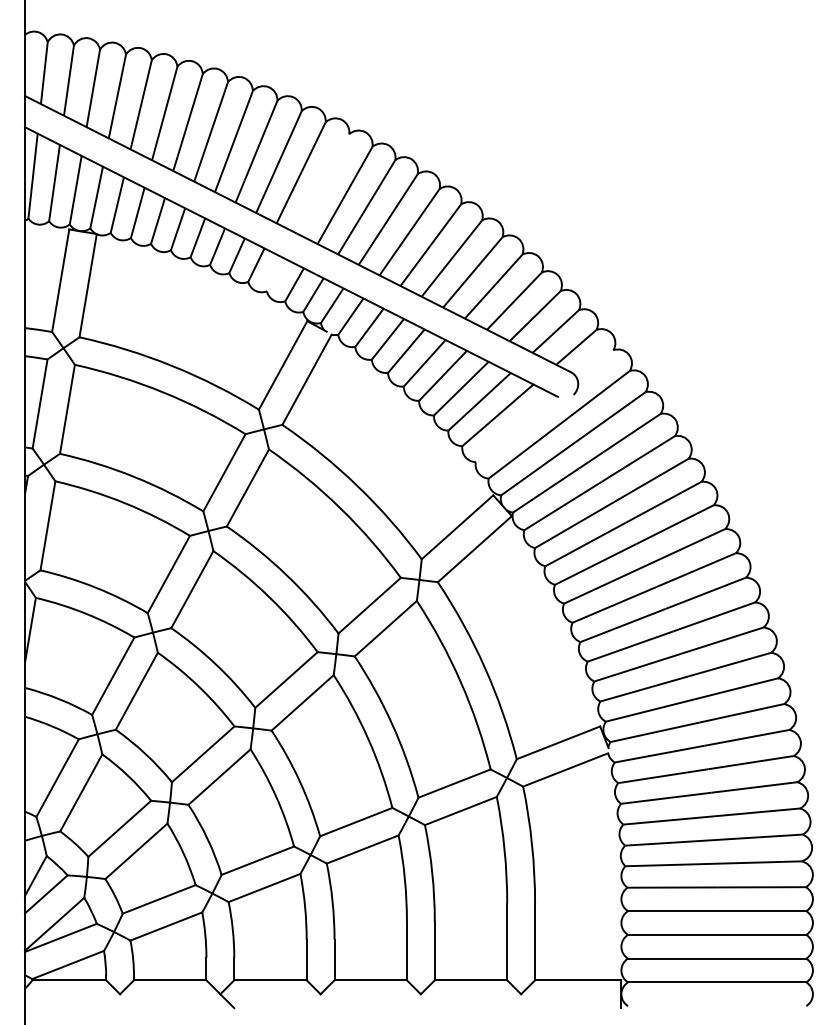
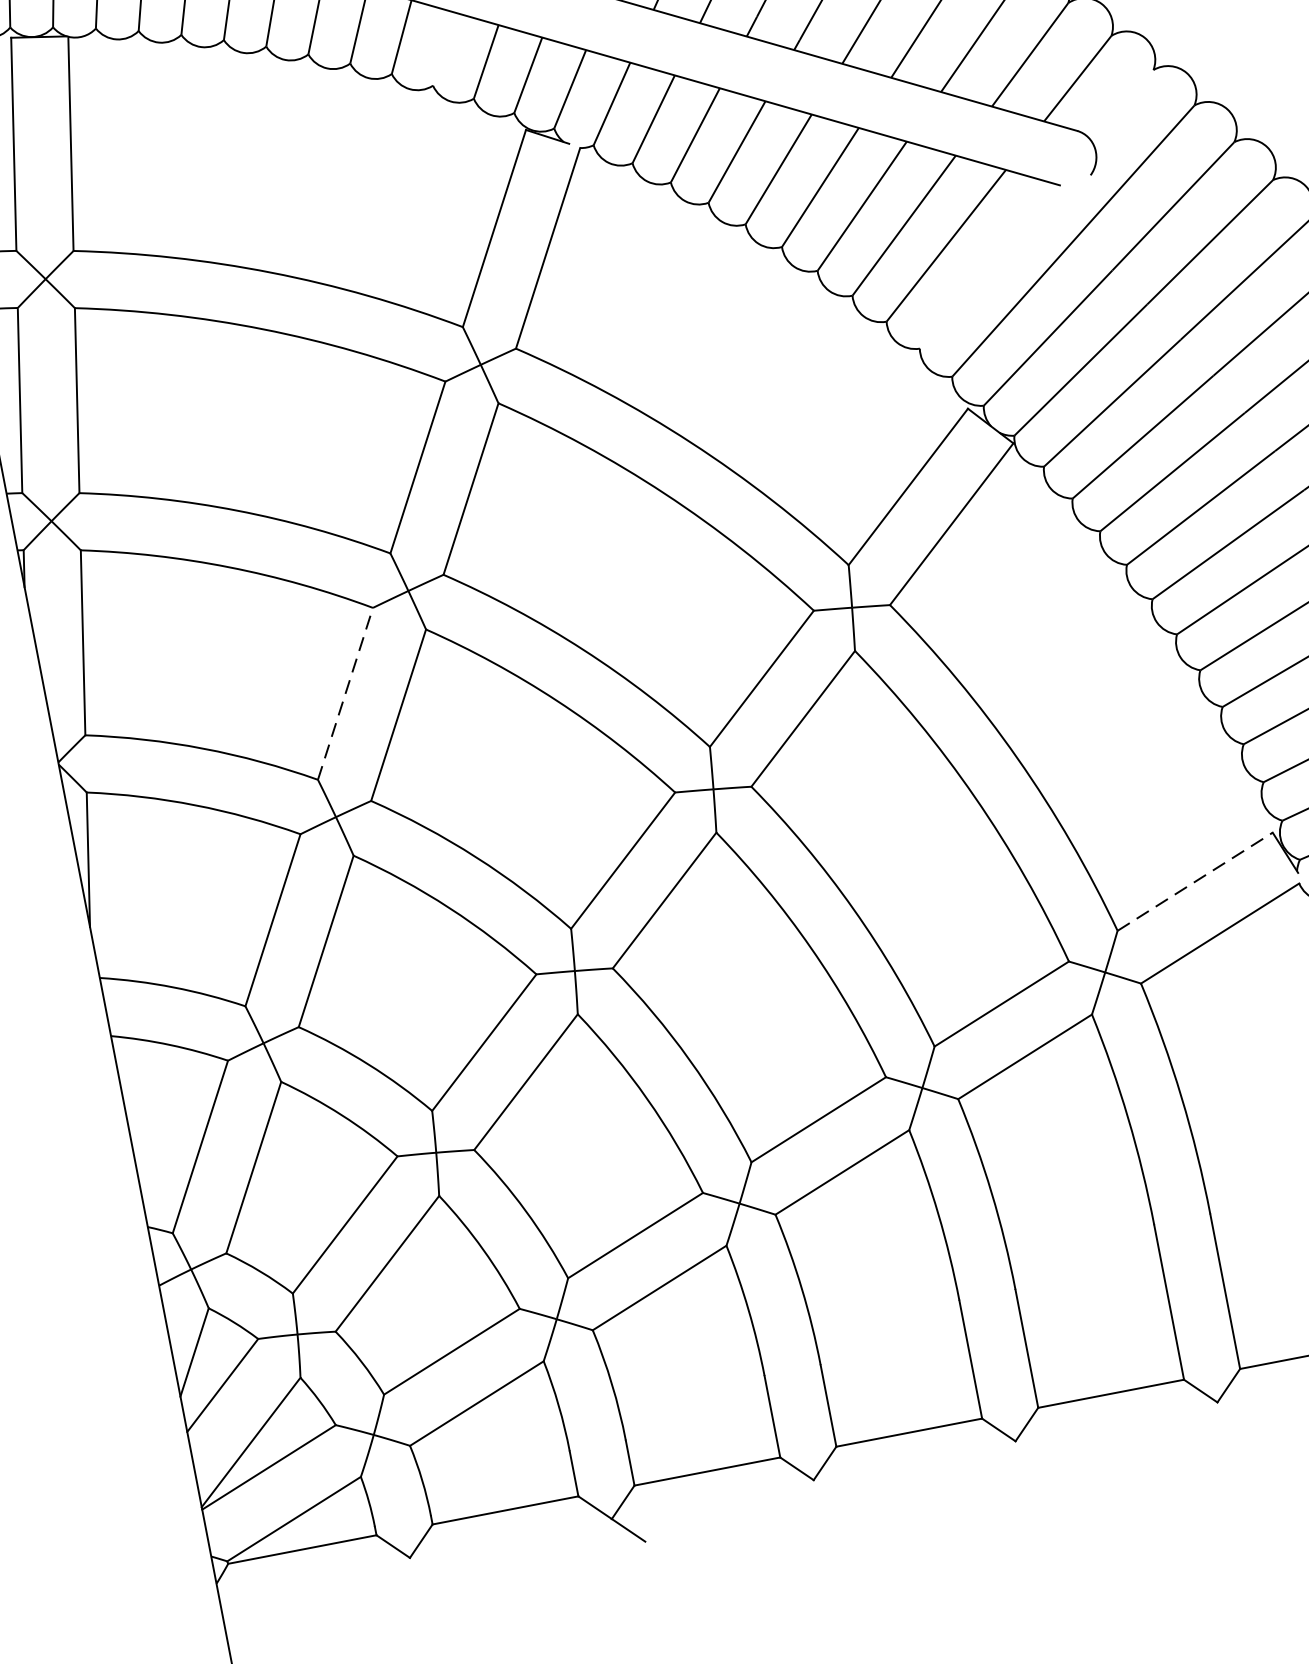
line: (169, 574) -> (346, 693), solid -> dashed
line: (558, 742) -> (1195, 881), solid -> dashed

